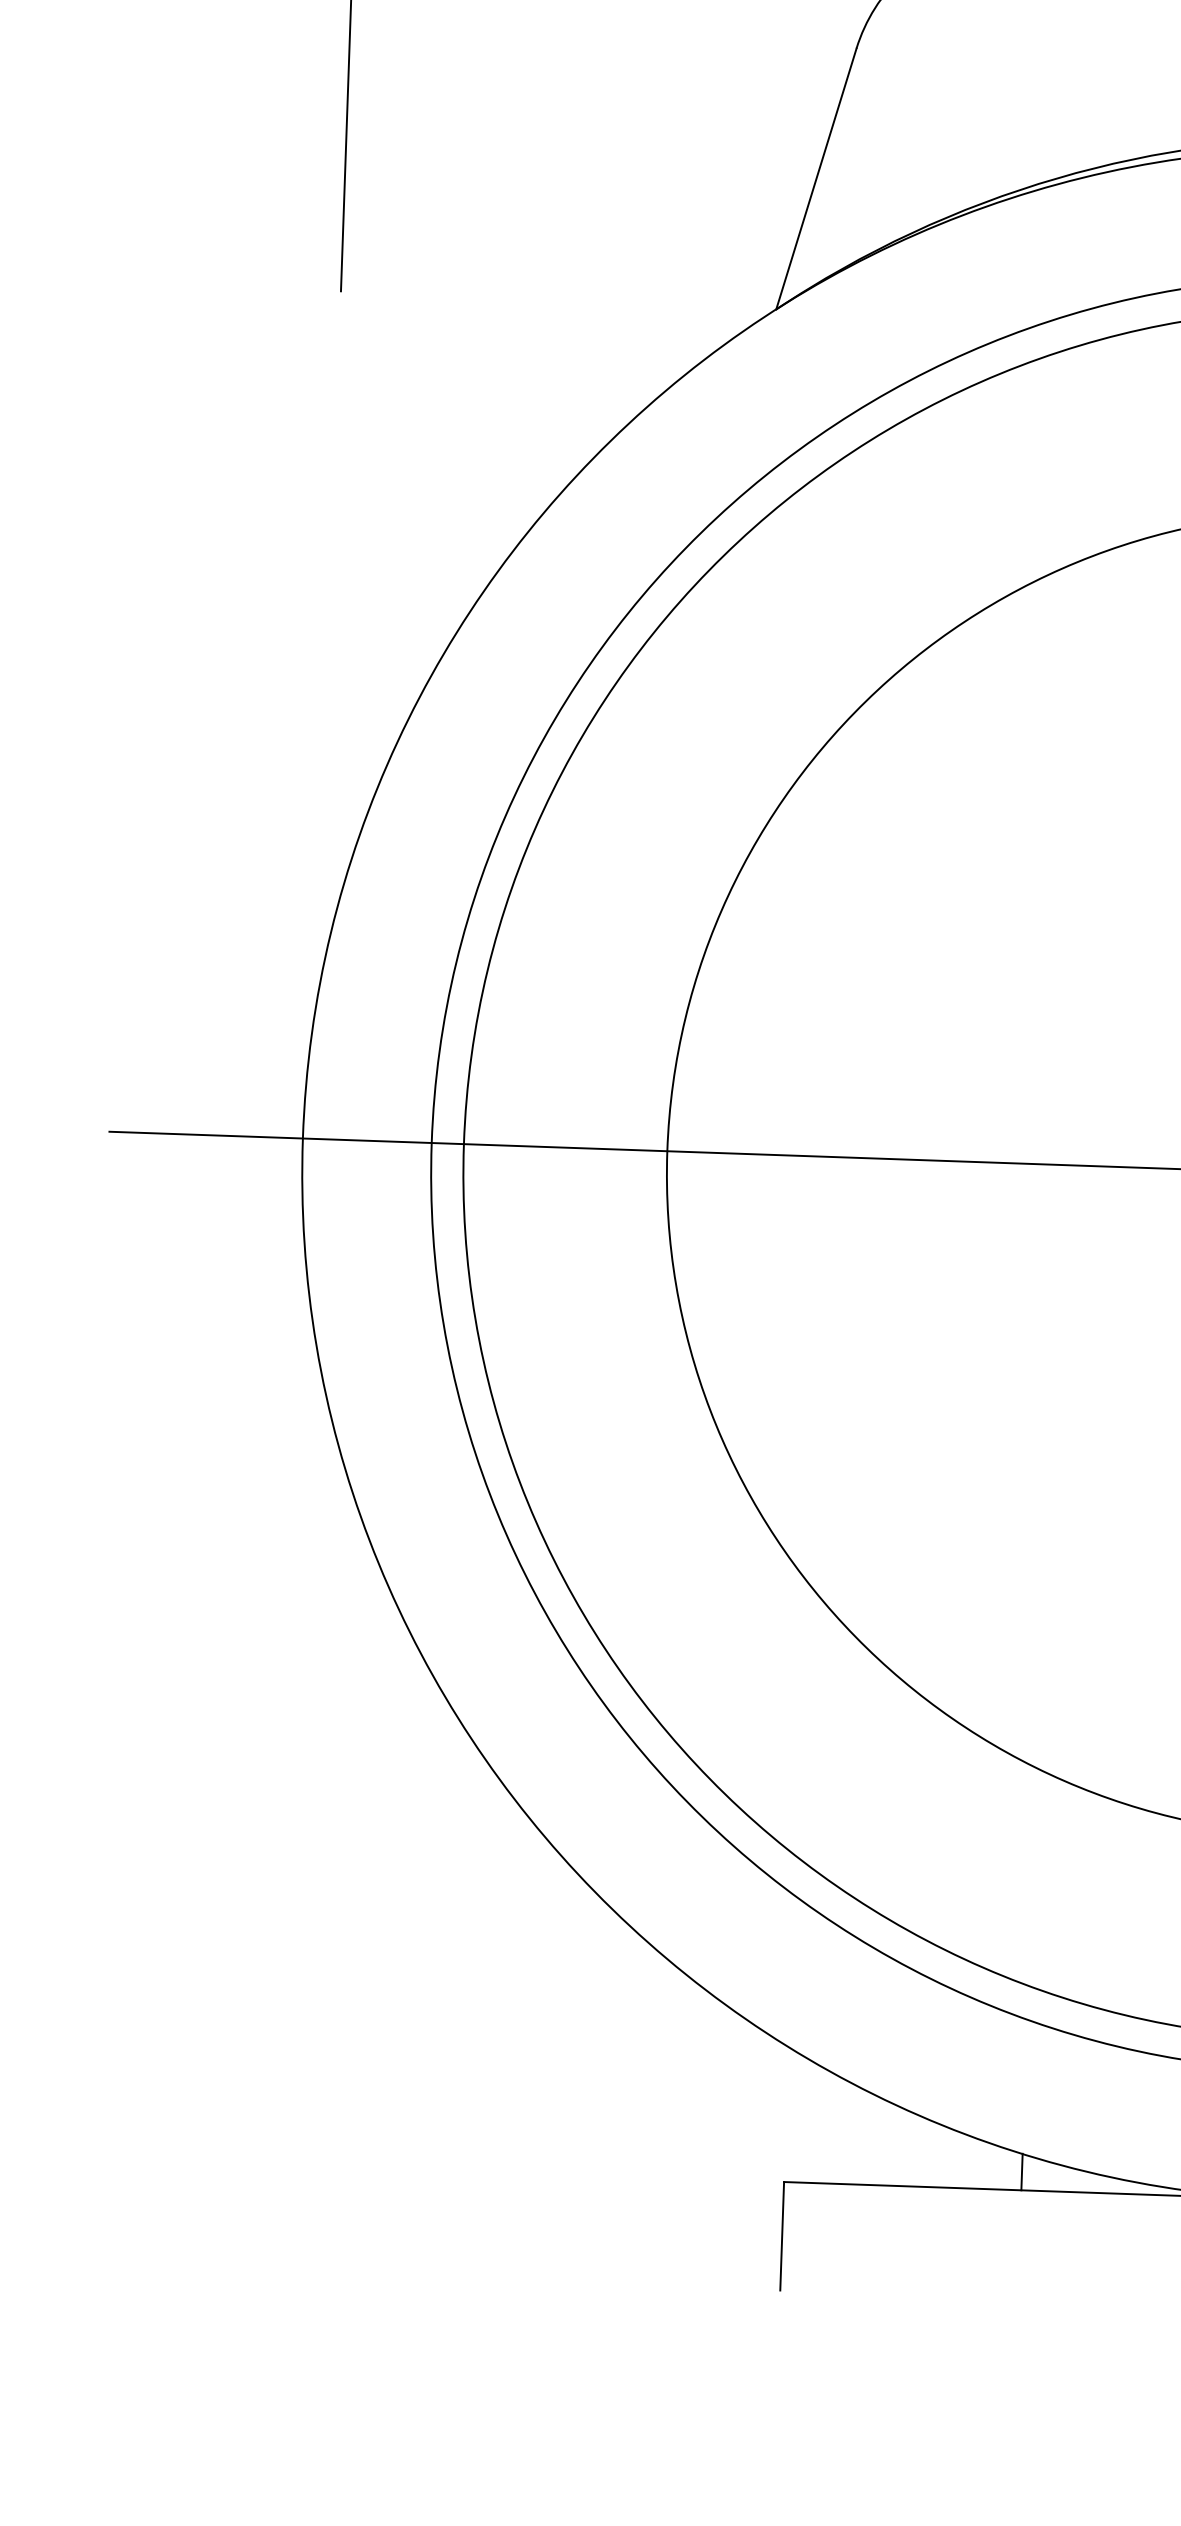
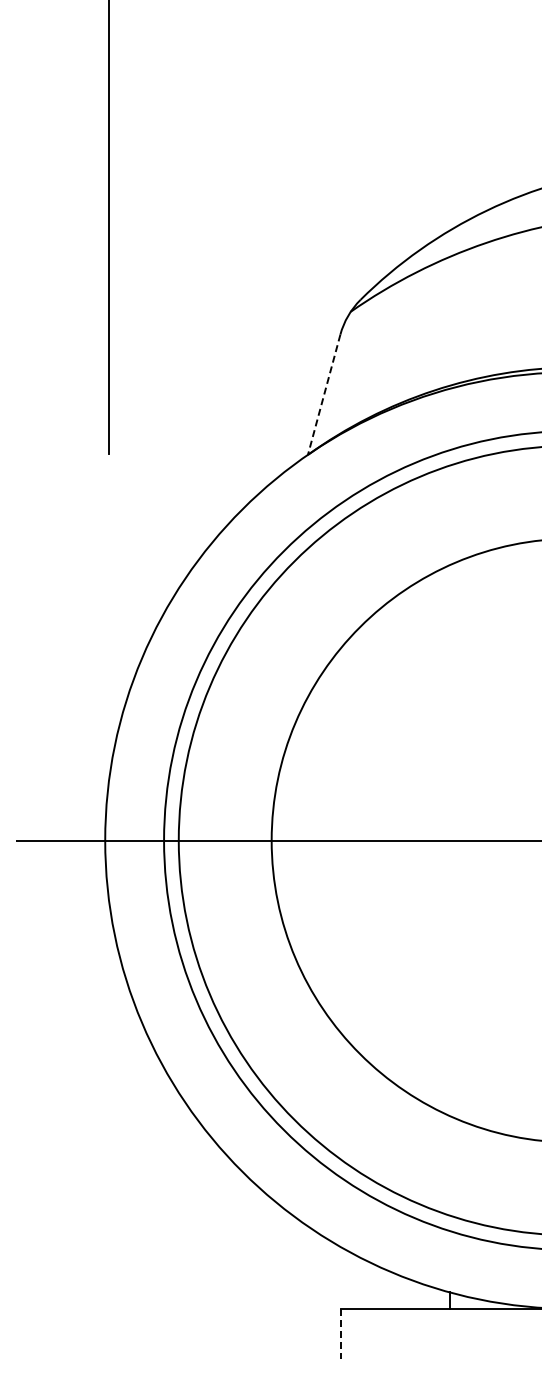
line: (817, 180) -> (324, 395), solid -> dashed
line: (782, 2235) -> (341, 1333), solid -> dashed

